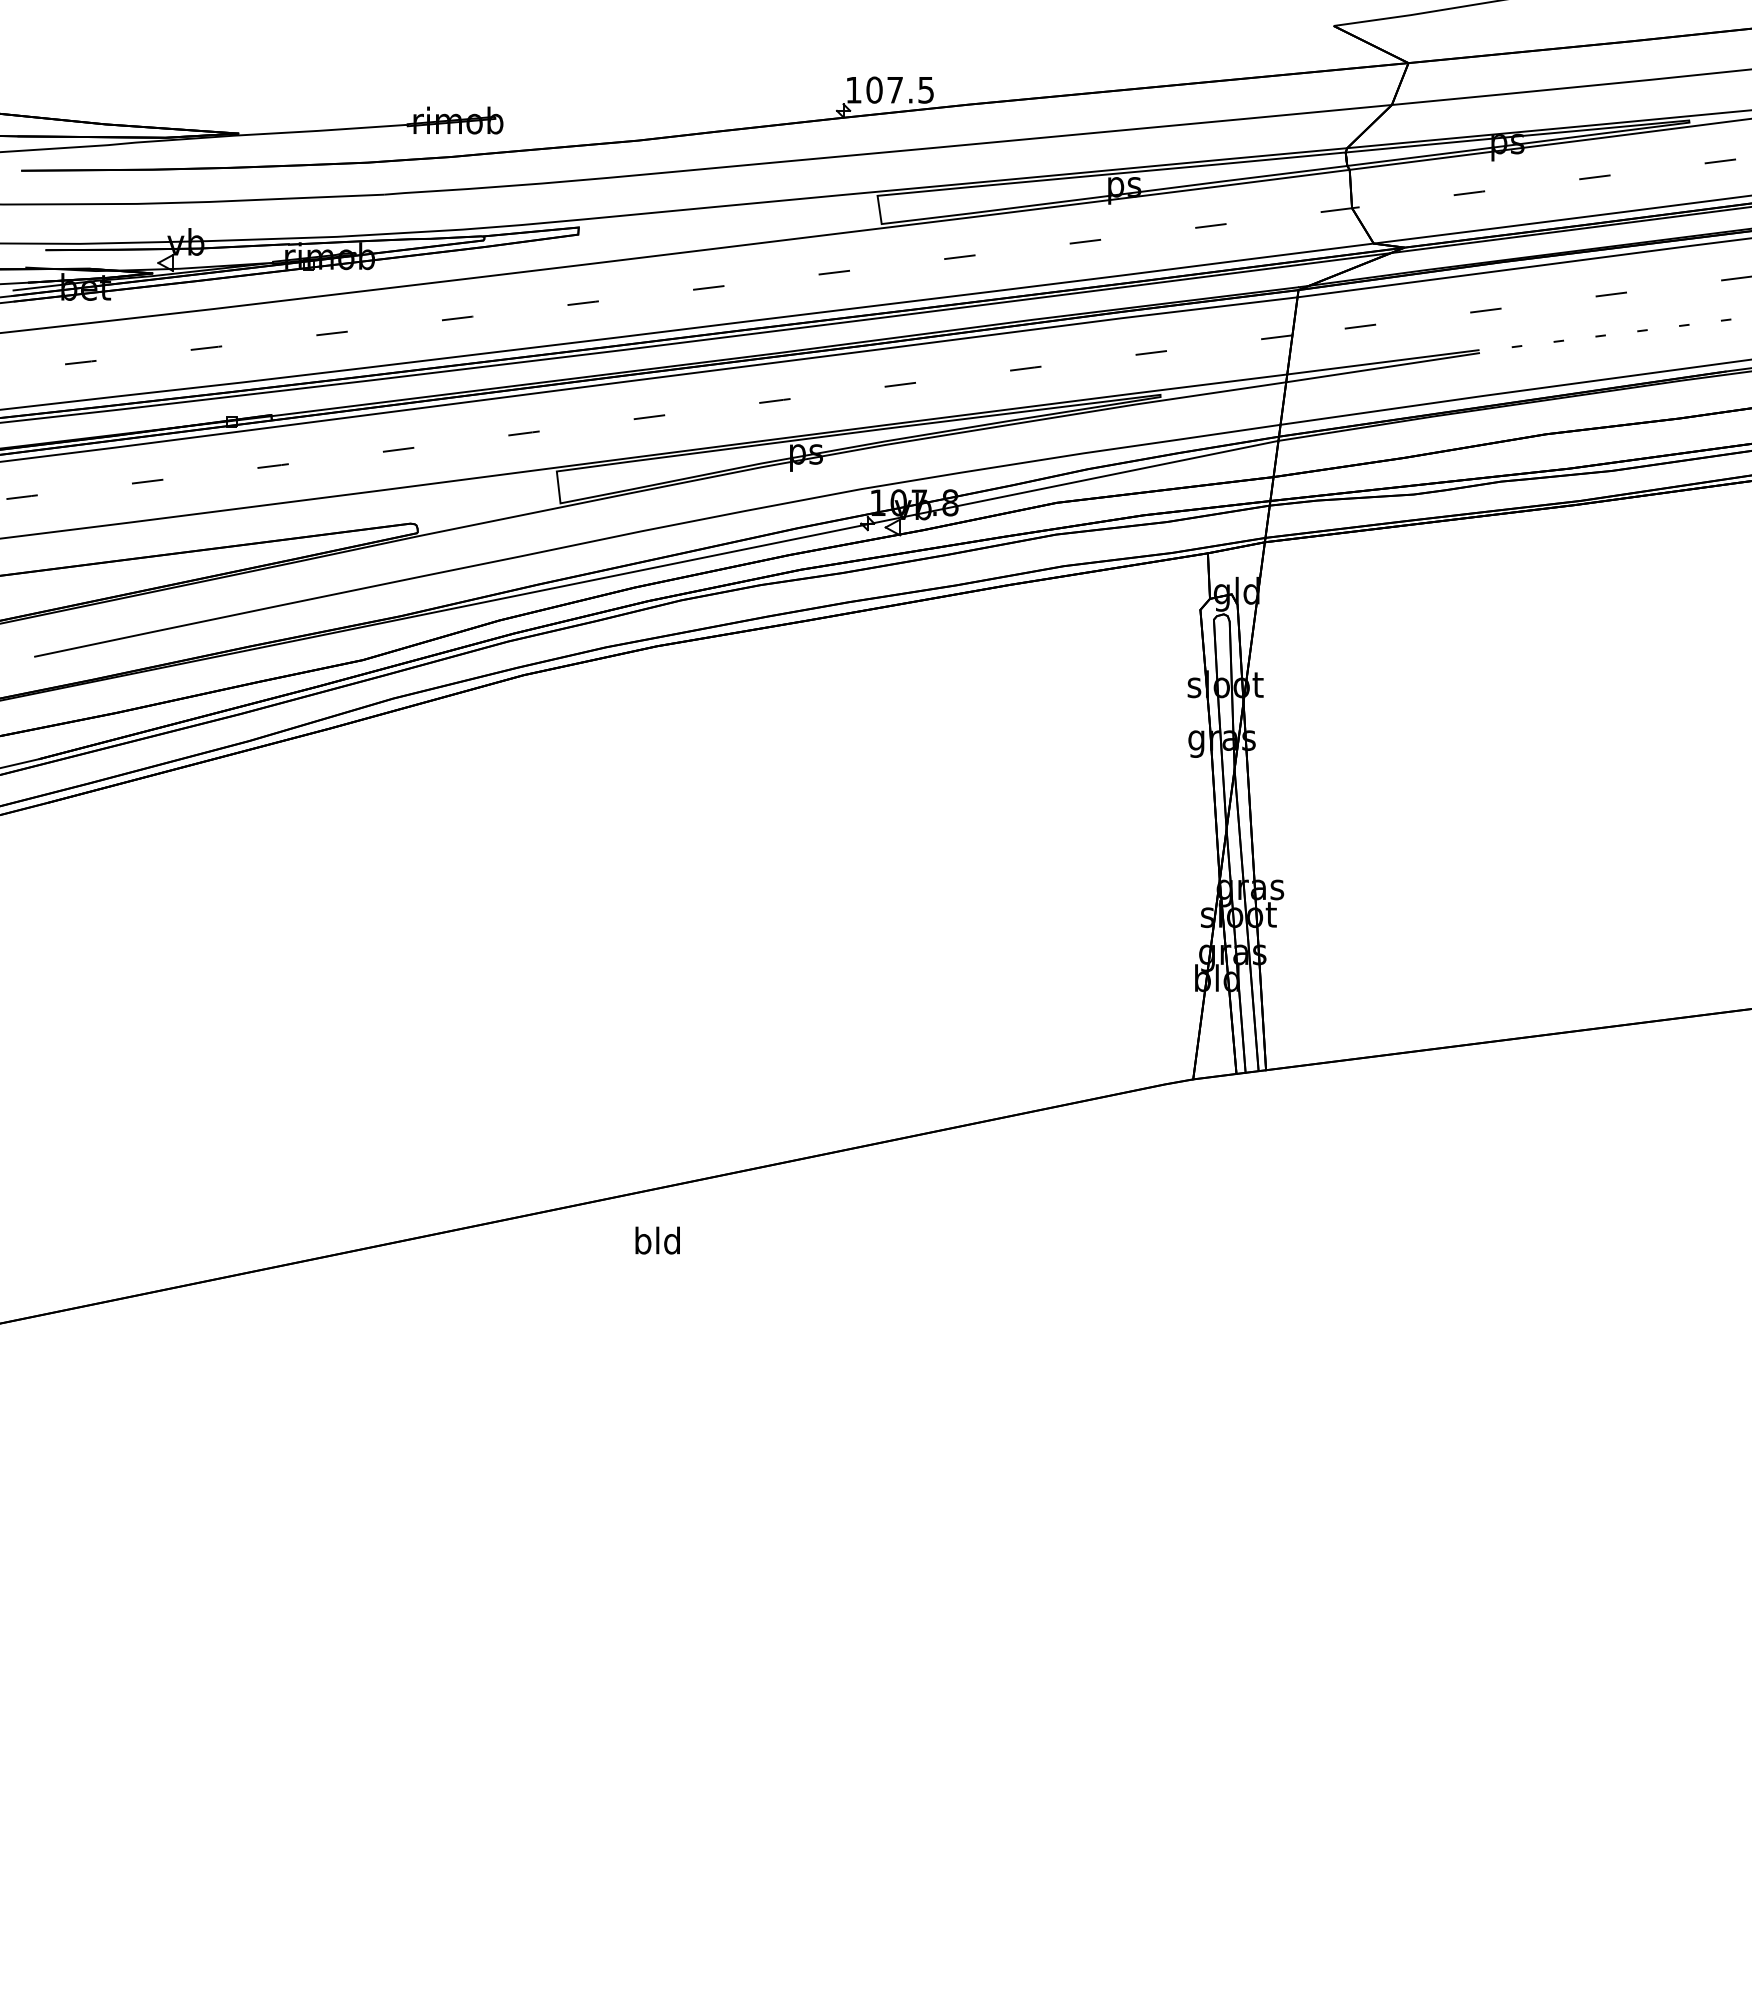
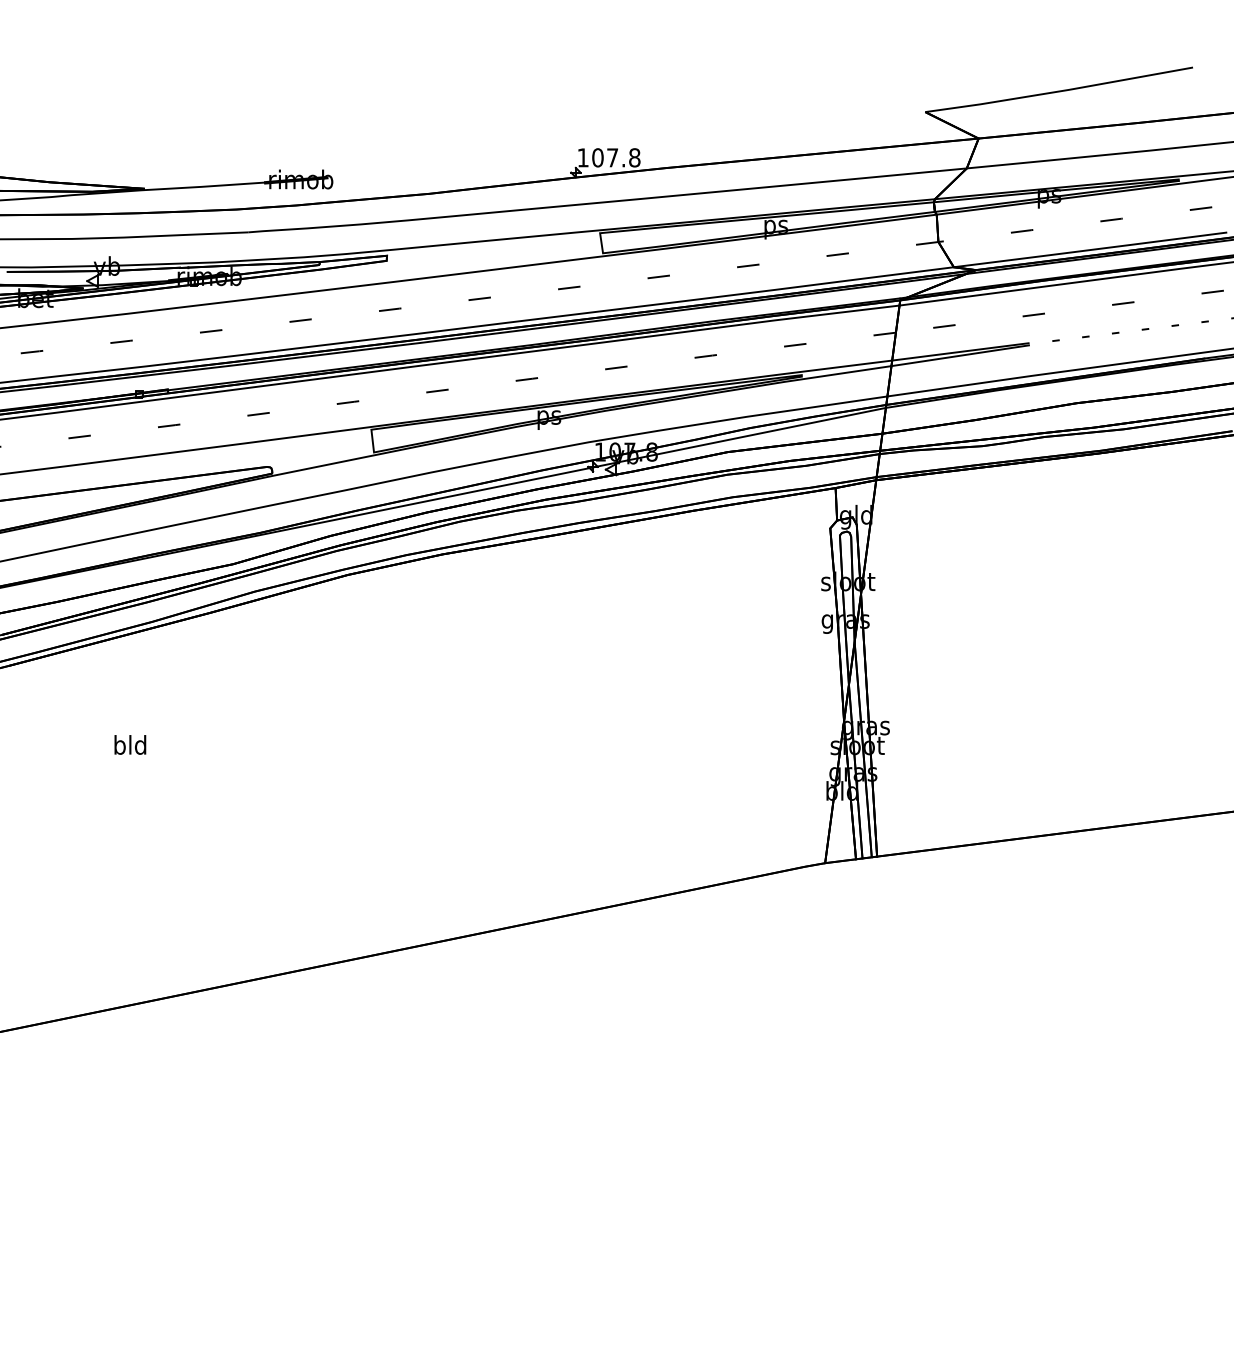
text: (926, 89) -> (634, 157), 107.5 -> 107.8
text: (657, 1240) -> (130, 744), moved

